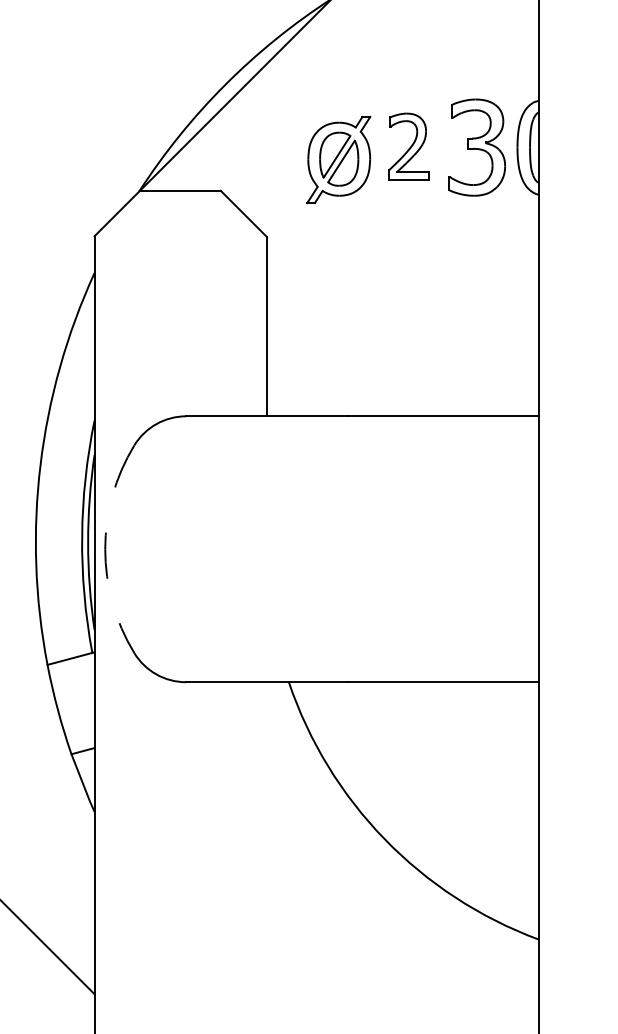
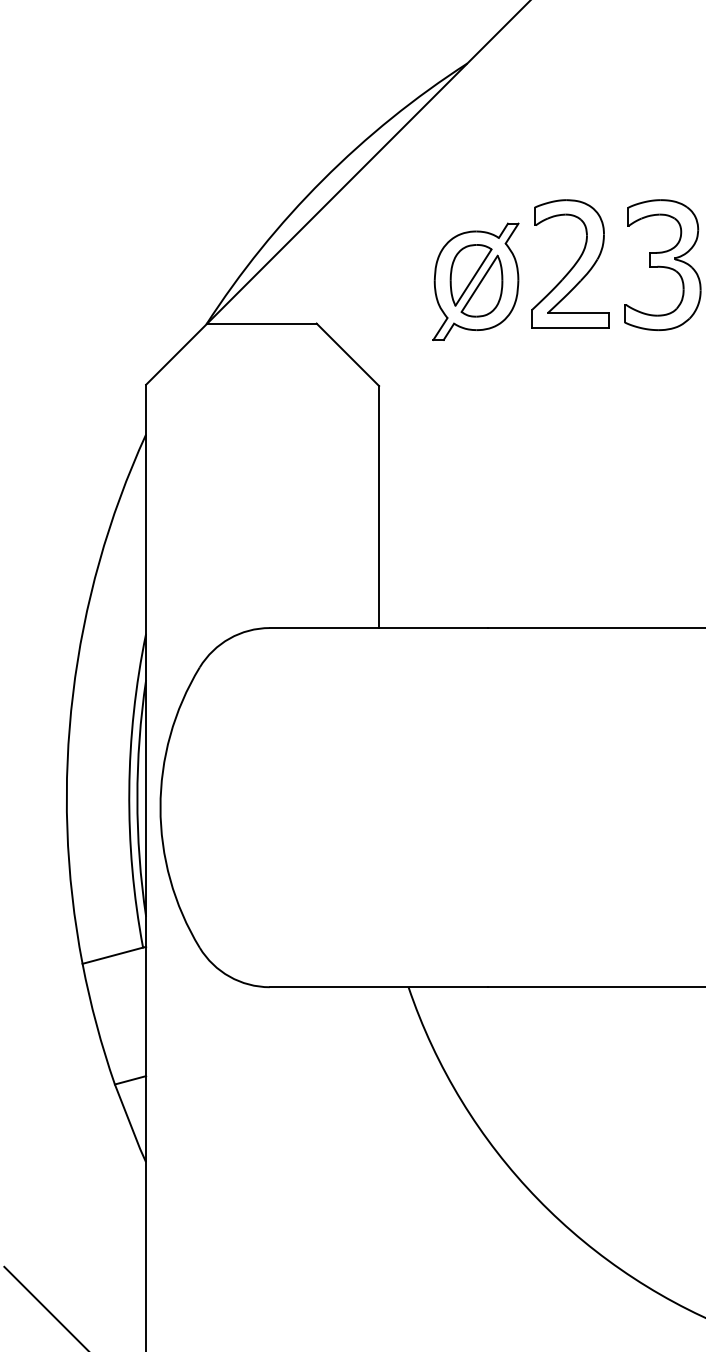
part: (408, 146) -> (570, 263), size x1.43
arc: (105, 549) -> (160, 807), dashed -> solid

